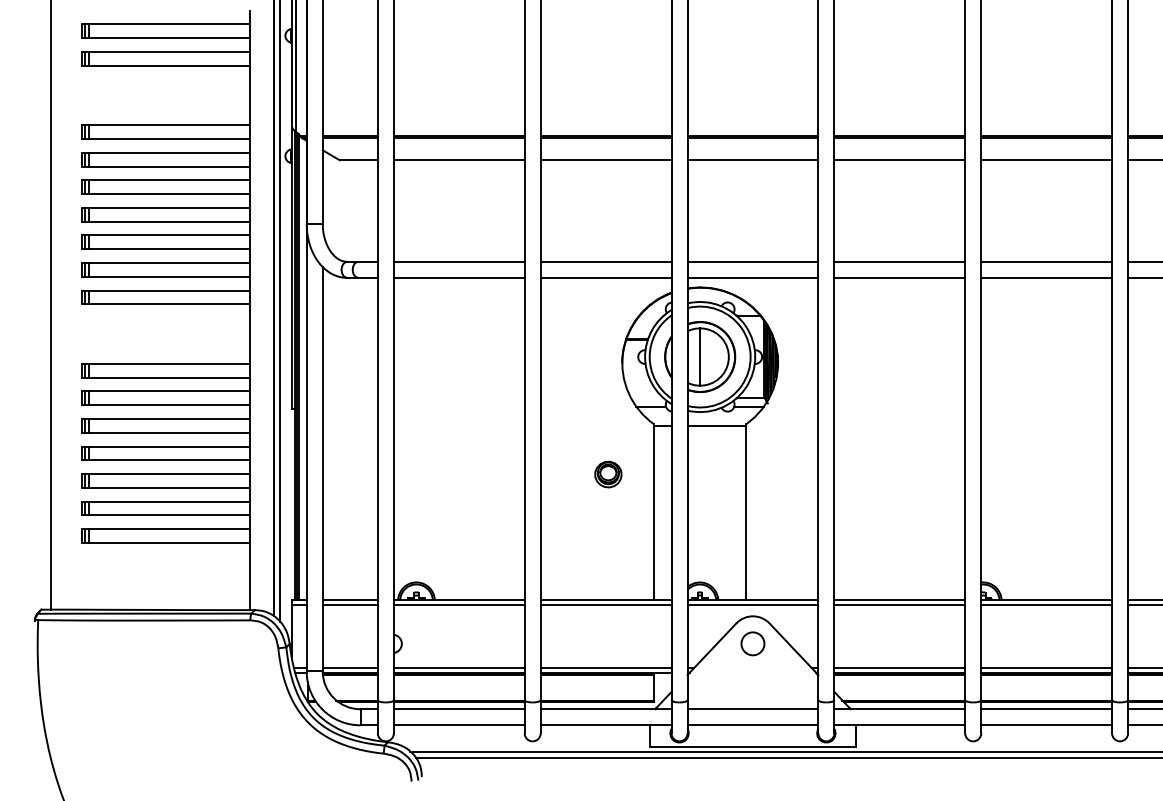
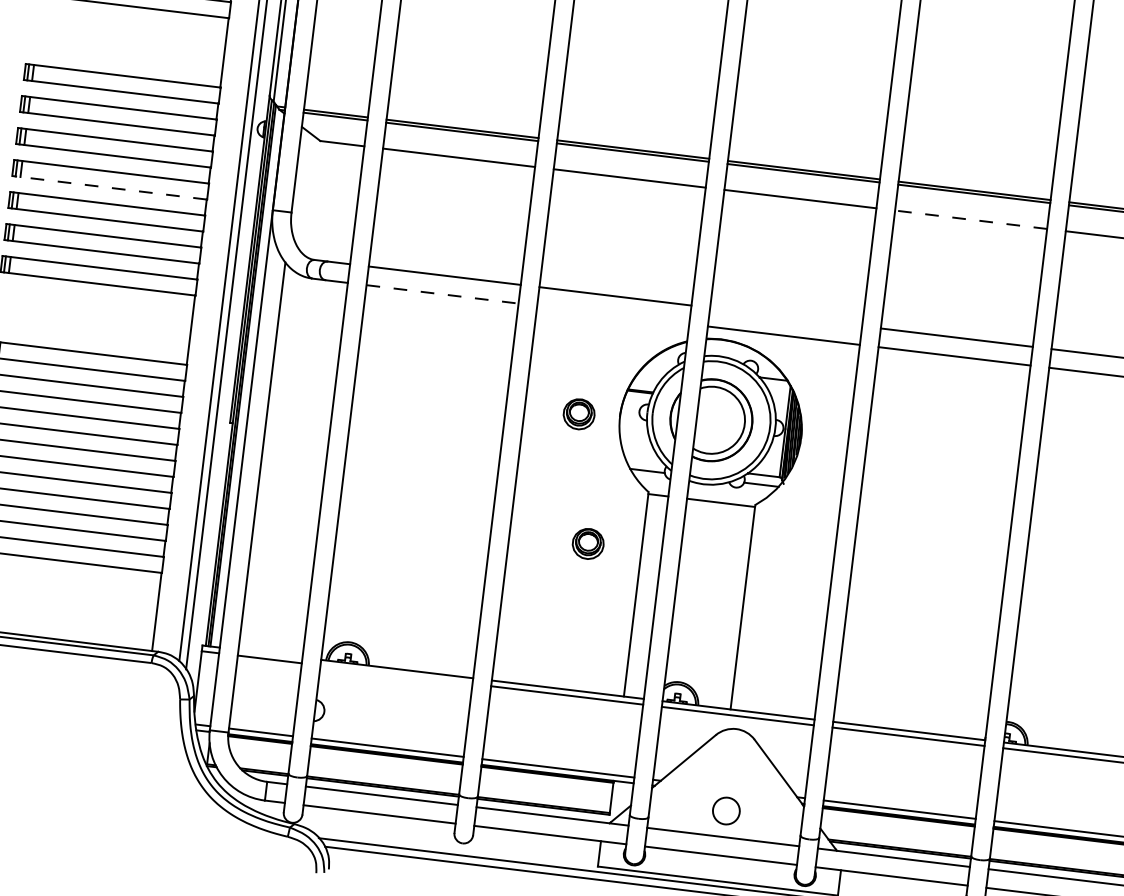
line: (899, 160) -> (970, 219), solid -> dashed
line: (165, 221) -> (109, 187), solid -> dashed
line: (752, 261) -> (785, 316), removed
line: (459, 277) -> (442, 293), solid -> dashed
line: (605, 277) -> (612, 314), removed
line: (700, 356) -> (711, 419), removed
part: (587, 365) -> (579, 414), added
line: (349, 600) -> (269, 653), removed
line: (458, 605) -> (395, 675), removed
circle: (752, 643) -> (725, 810), moved

